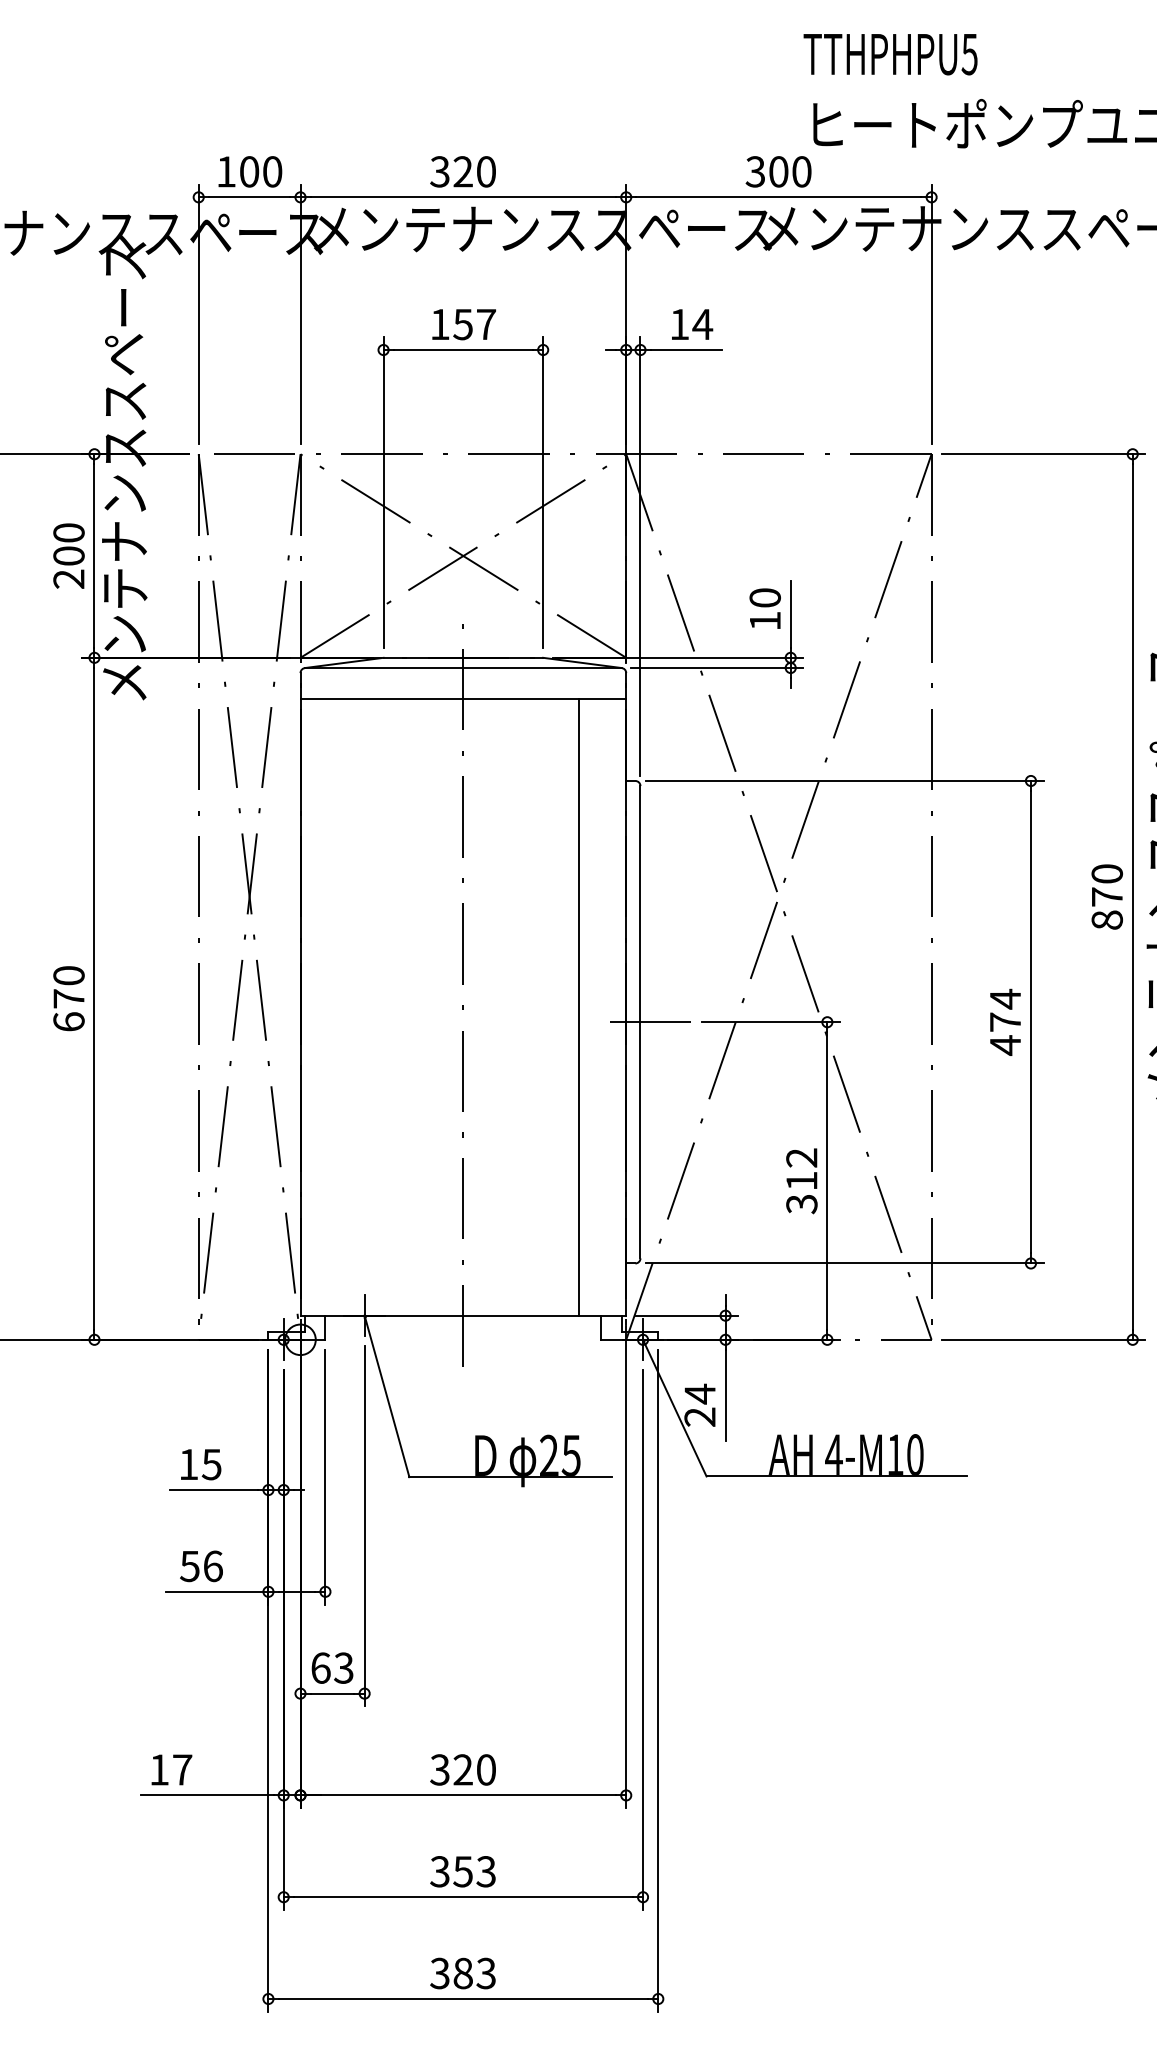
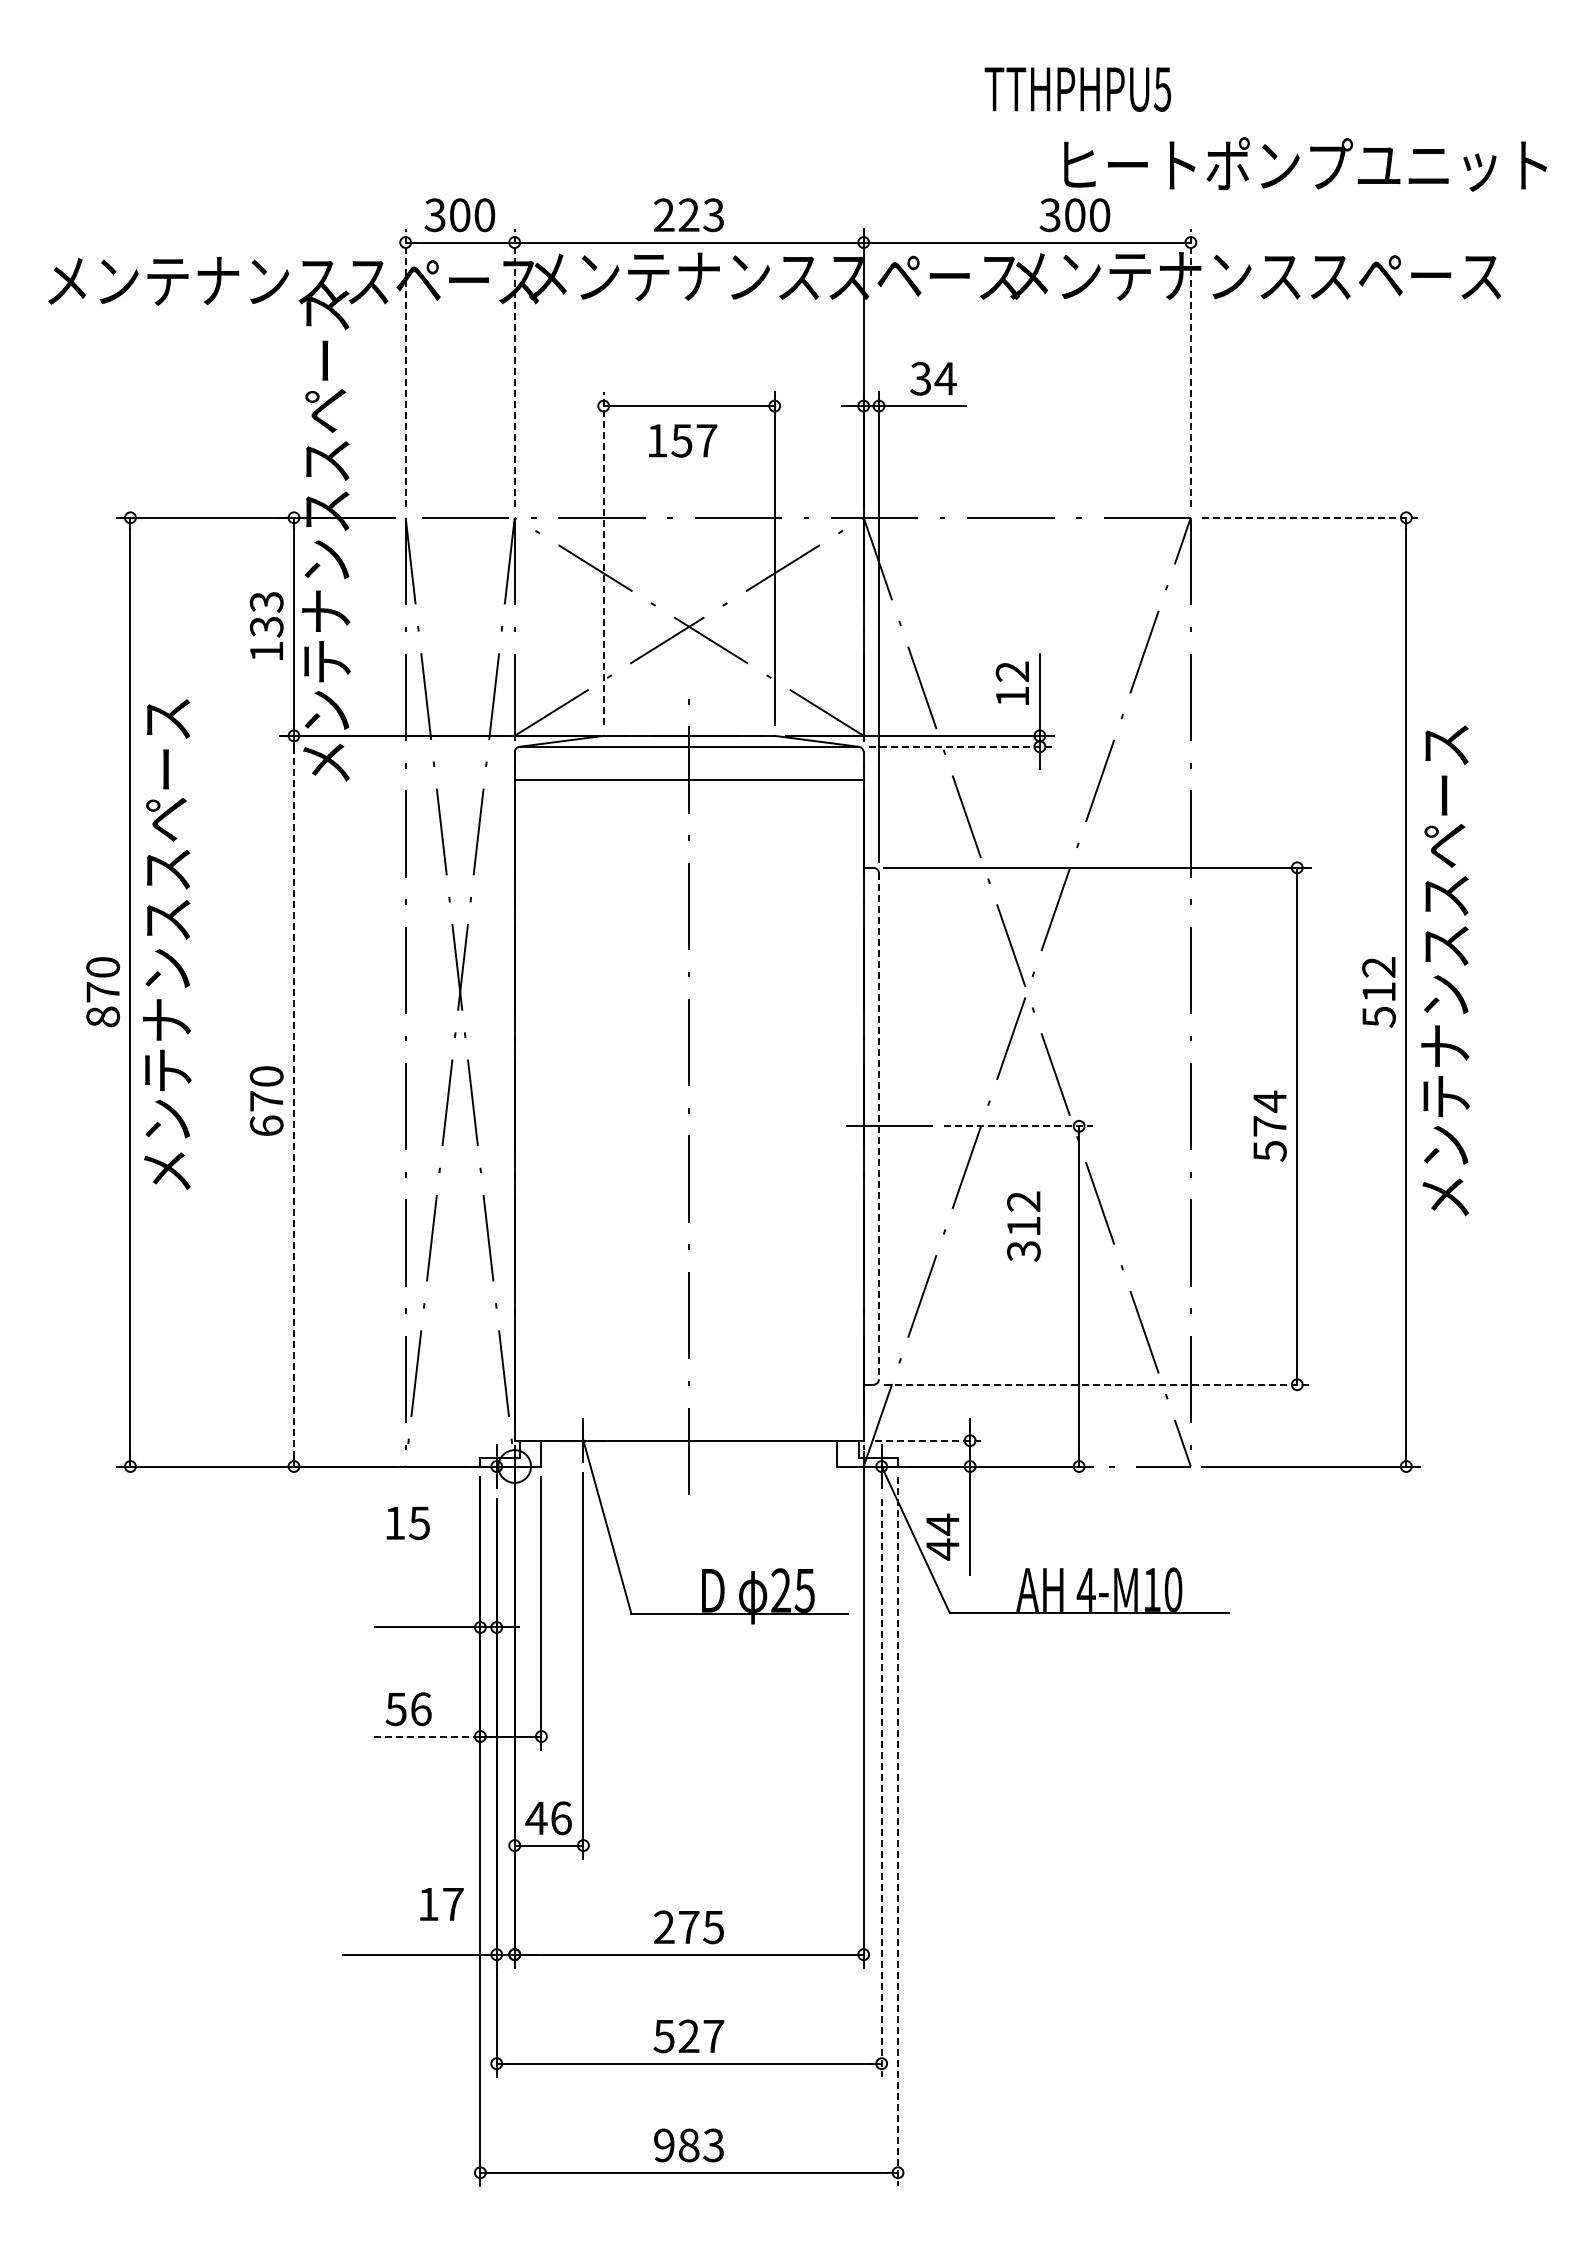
text: (890, 54) -> (1077, 89), moved
text: (225, 172) -> (434, 215), 100 -> 300
text: (462, 172) -> (688, 215), 320 -> 223
text: (778, 172) -> (1074, 215), moved
line: (198, 313) -> (405, 367), solid -> dashed
line: (300, 313) -> (514, 367), solid -> dashed
line: (931, 313) -> (1190, 367), solid -> dashed
text: (464, 324) -> (683, 440), moved
text: (679, 324) -> (920, 378), 14 -> 34
line: (1044, 453) -> (1311, 517), solid -> dashed
line: (383, 492) -> (603, 558), solid -> dashed
text: (68, 555) -> (266, 626), 200 -> 133
text: (765, 597) -> (1012, 671), 10 -> 12
line: (717, 667) -> (961, 746), solid -> dashed
text: (1106, 897) -> (1378, 992), 870 -> 512
line: (94, 999) -> (294, 1101), solid -> dashed
line: (579, 1006) -> (813, 1109), removed
line: (640, 1022) -> (878, 1126), solid -> dashed
line: (771, 1022) -> (1019, 1126), solid -> dashed
text: (1005, 1045) -> (1269, 1151), 474 -> 574
text: (801, 1181) -> (1023, 1226), moved
line: (845, 1263) -> (1098, 1384), solid -> dashed
line: (687, 1315) -> (929, 1440), solid -> dashed
text: (699, 1417) -> (942, 1549), 24 -> 44
text: (200, 1464) -> (407, 1523), moved
line: (217, 1591) -> (425, 1736), solid -> dashed
line: (642, 1640) -> (881, 1788), solid -> dashed
text: (332, 1668) -> (548, 1818), 63 -> 46
line: (658, 1681) -> (898, 1832), solid -> dashed
text: (171, 1770) -> (441, 1904), moved
text: (462, 1770) -> (688, 1927), 320 -> 275
text: (462, 1871) -> (688, 2036), 353 -> 527
text: (439, 1973) -> (663, 2145), 383 -> 983

